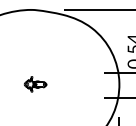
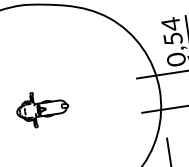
part: (35, 84) -> (42, 109), size x1.67

